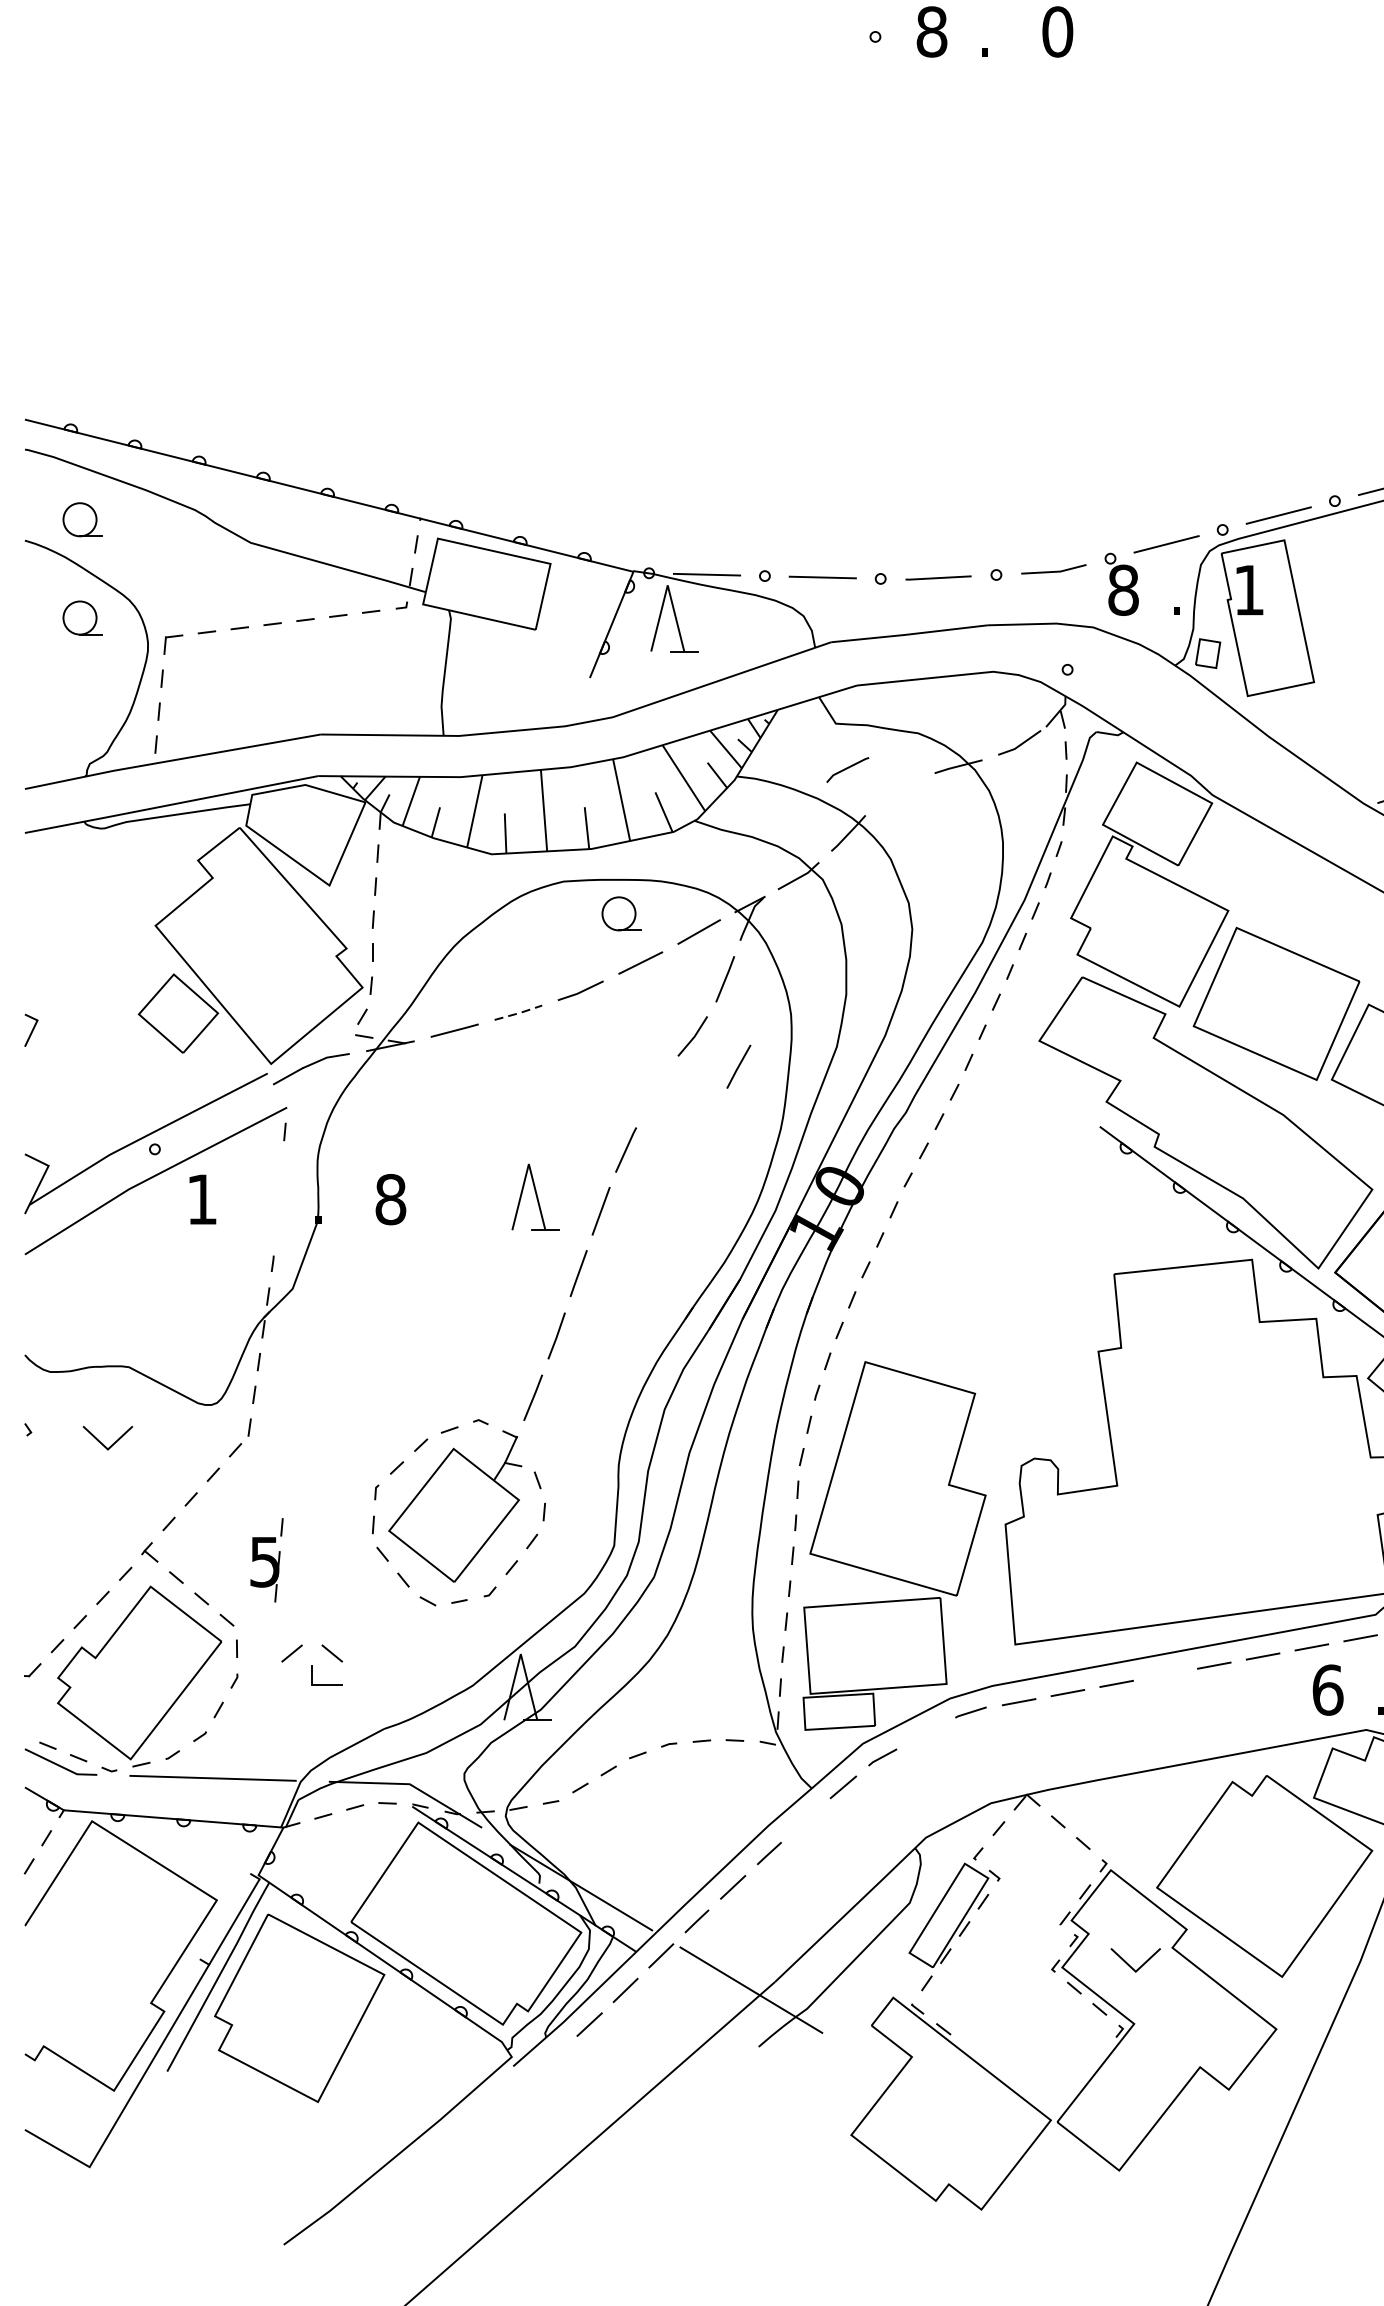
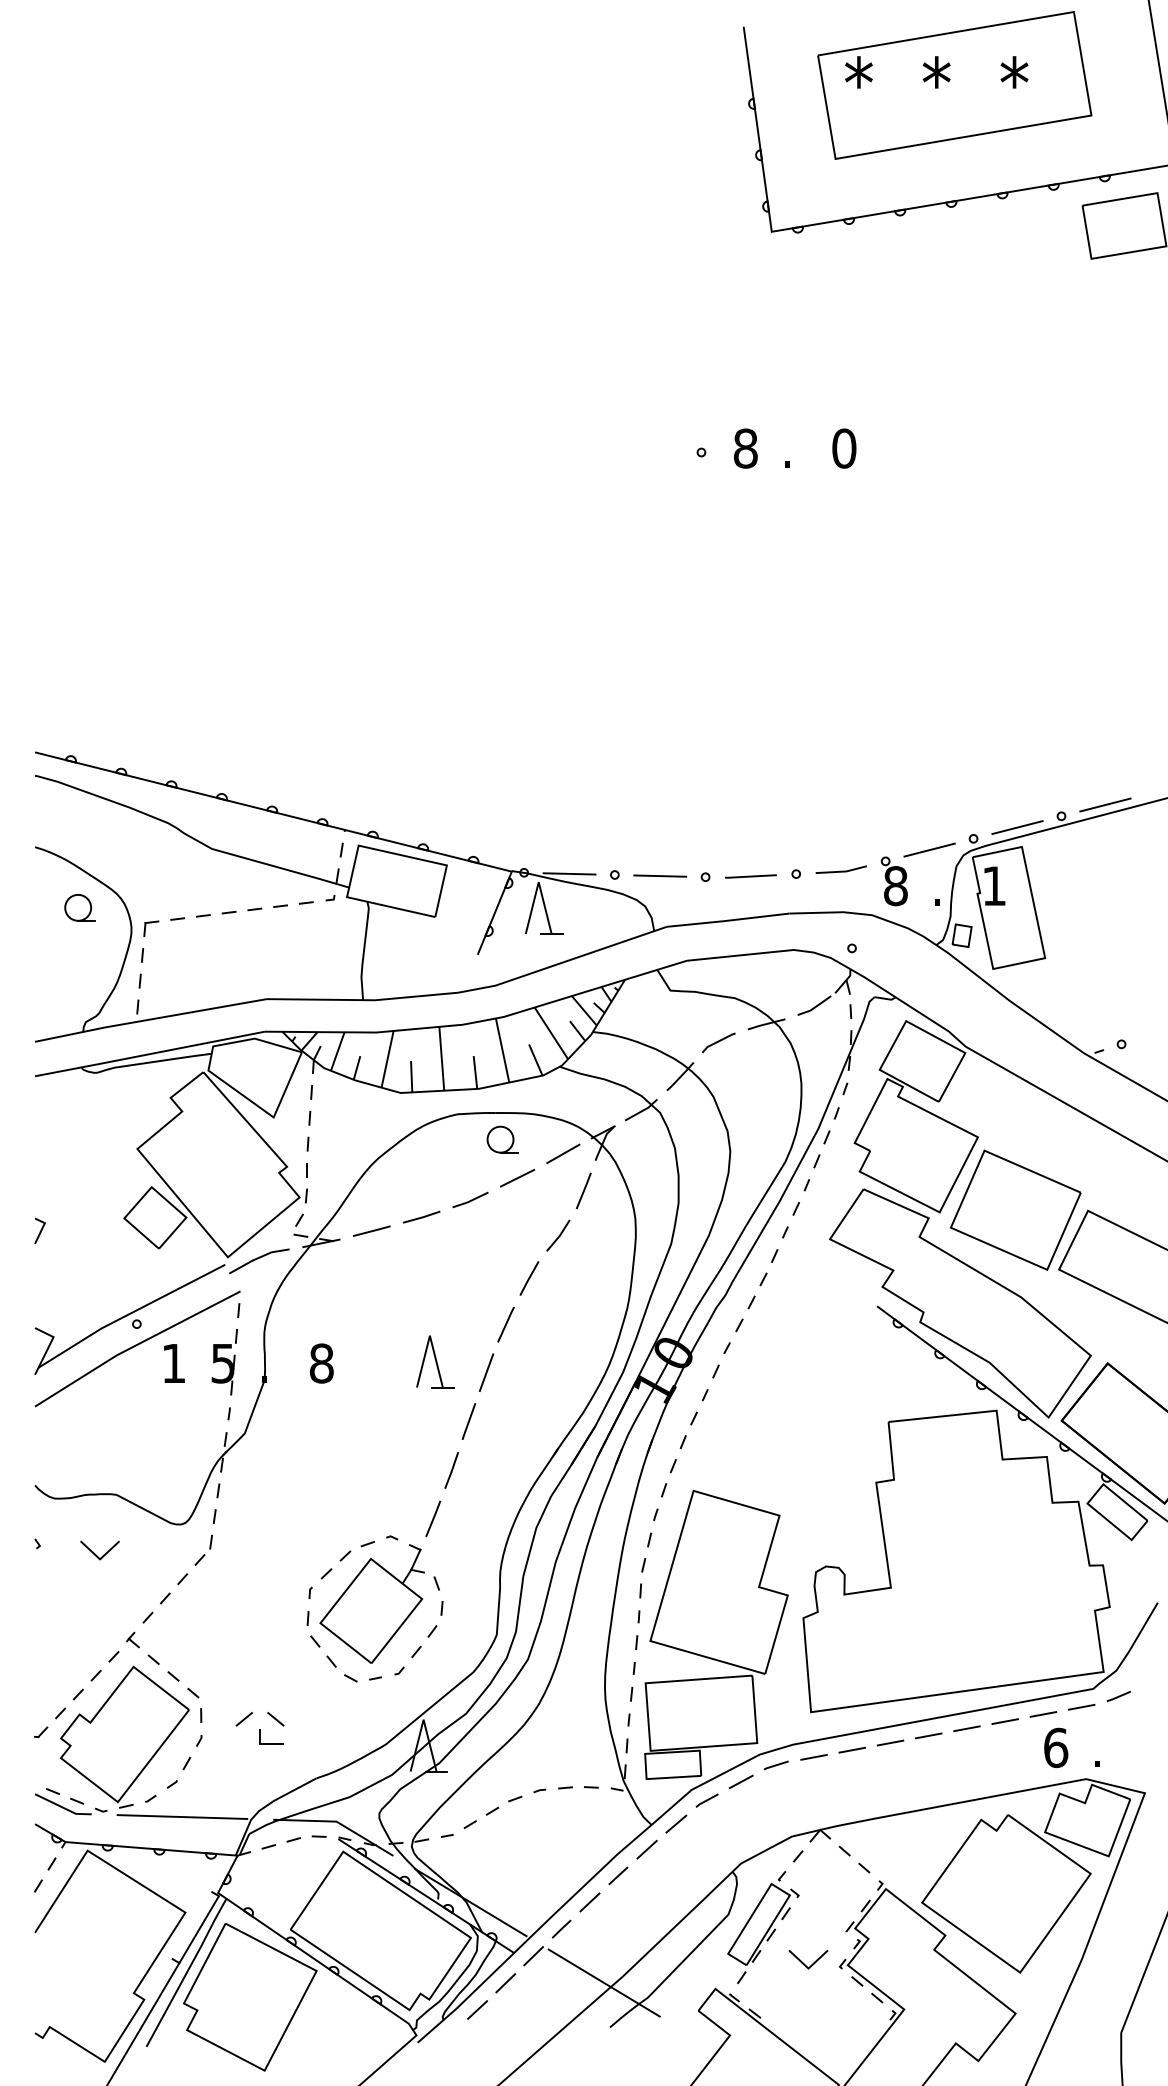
part: (81, 519) -> (79, 830), removed
line: (847, 769) -> (718, 1042), moved
line: (520, 1013) -> (423, 1217), dashed -> solid
line: (738, 1066) -> (529, 1278), moved
part: (266, 1560) -> (224, 1362), moved
line: (1165, 1674) -> (928, 1735), added
line: (925, 1732) -> (740, 1781), added
line: (805, 1819) -> (646, 1849), added
line: (1130, 1965) -> (804, 1963), moved

